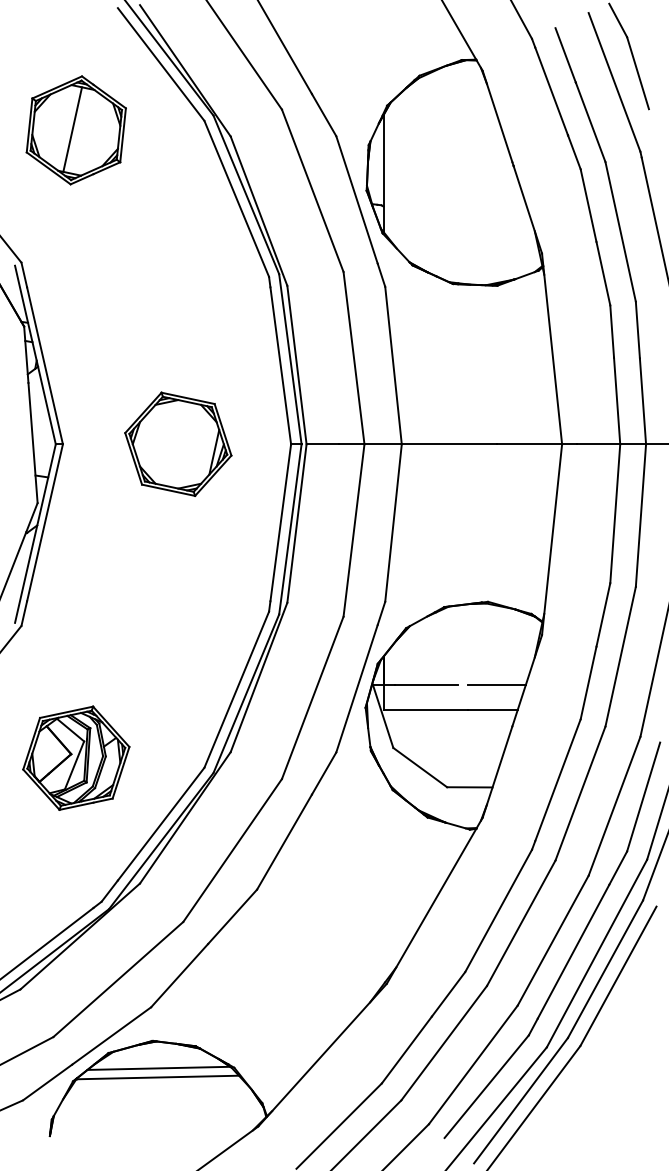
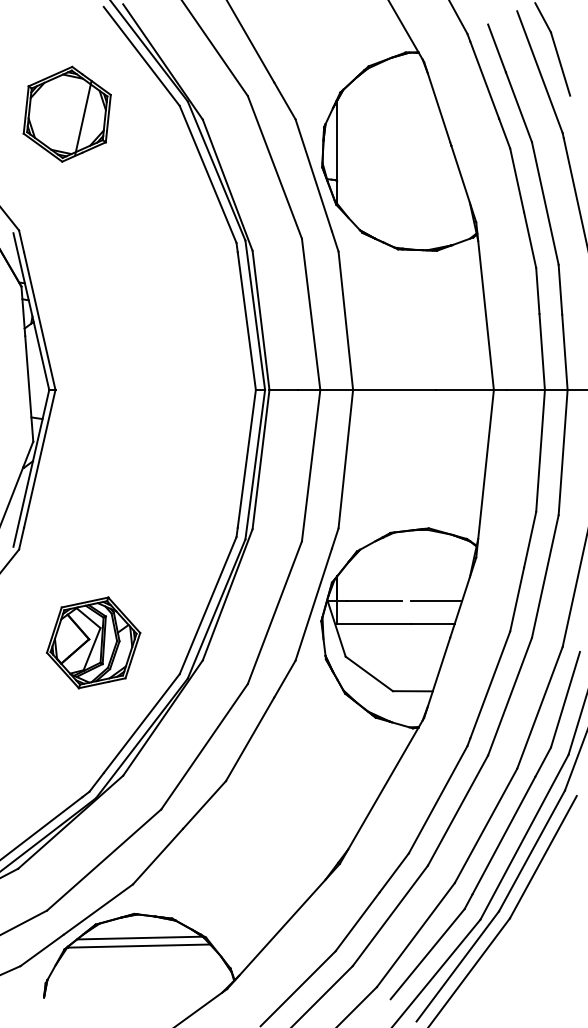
line: (72, 129) -> (83, 117), moved
part: (178, 443) -> (157, 389), removed
part: (76, 757) -> (93, 642), moved

